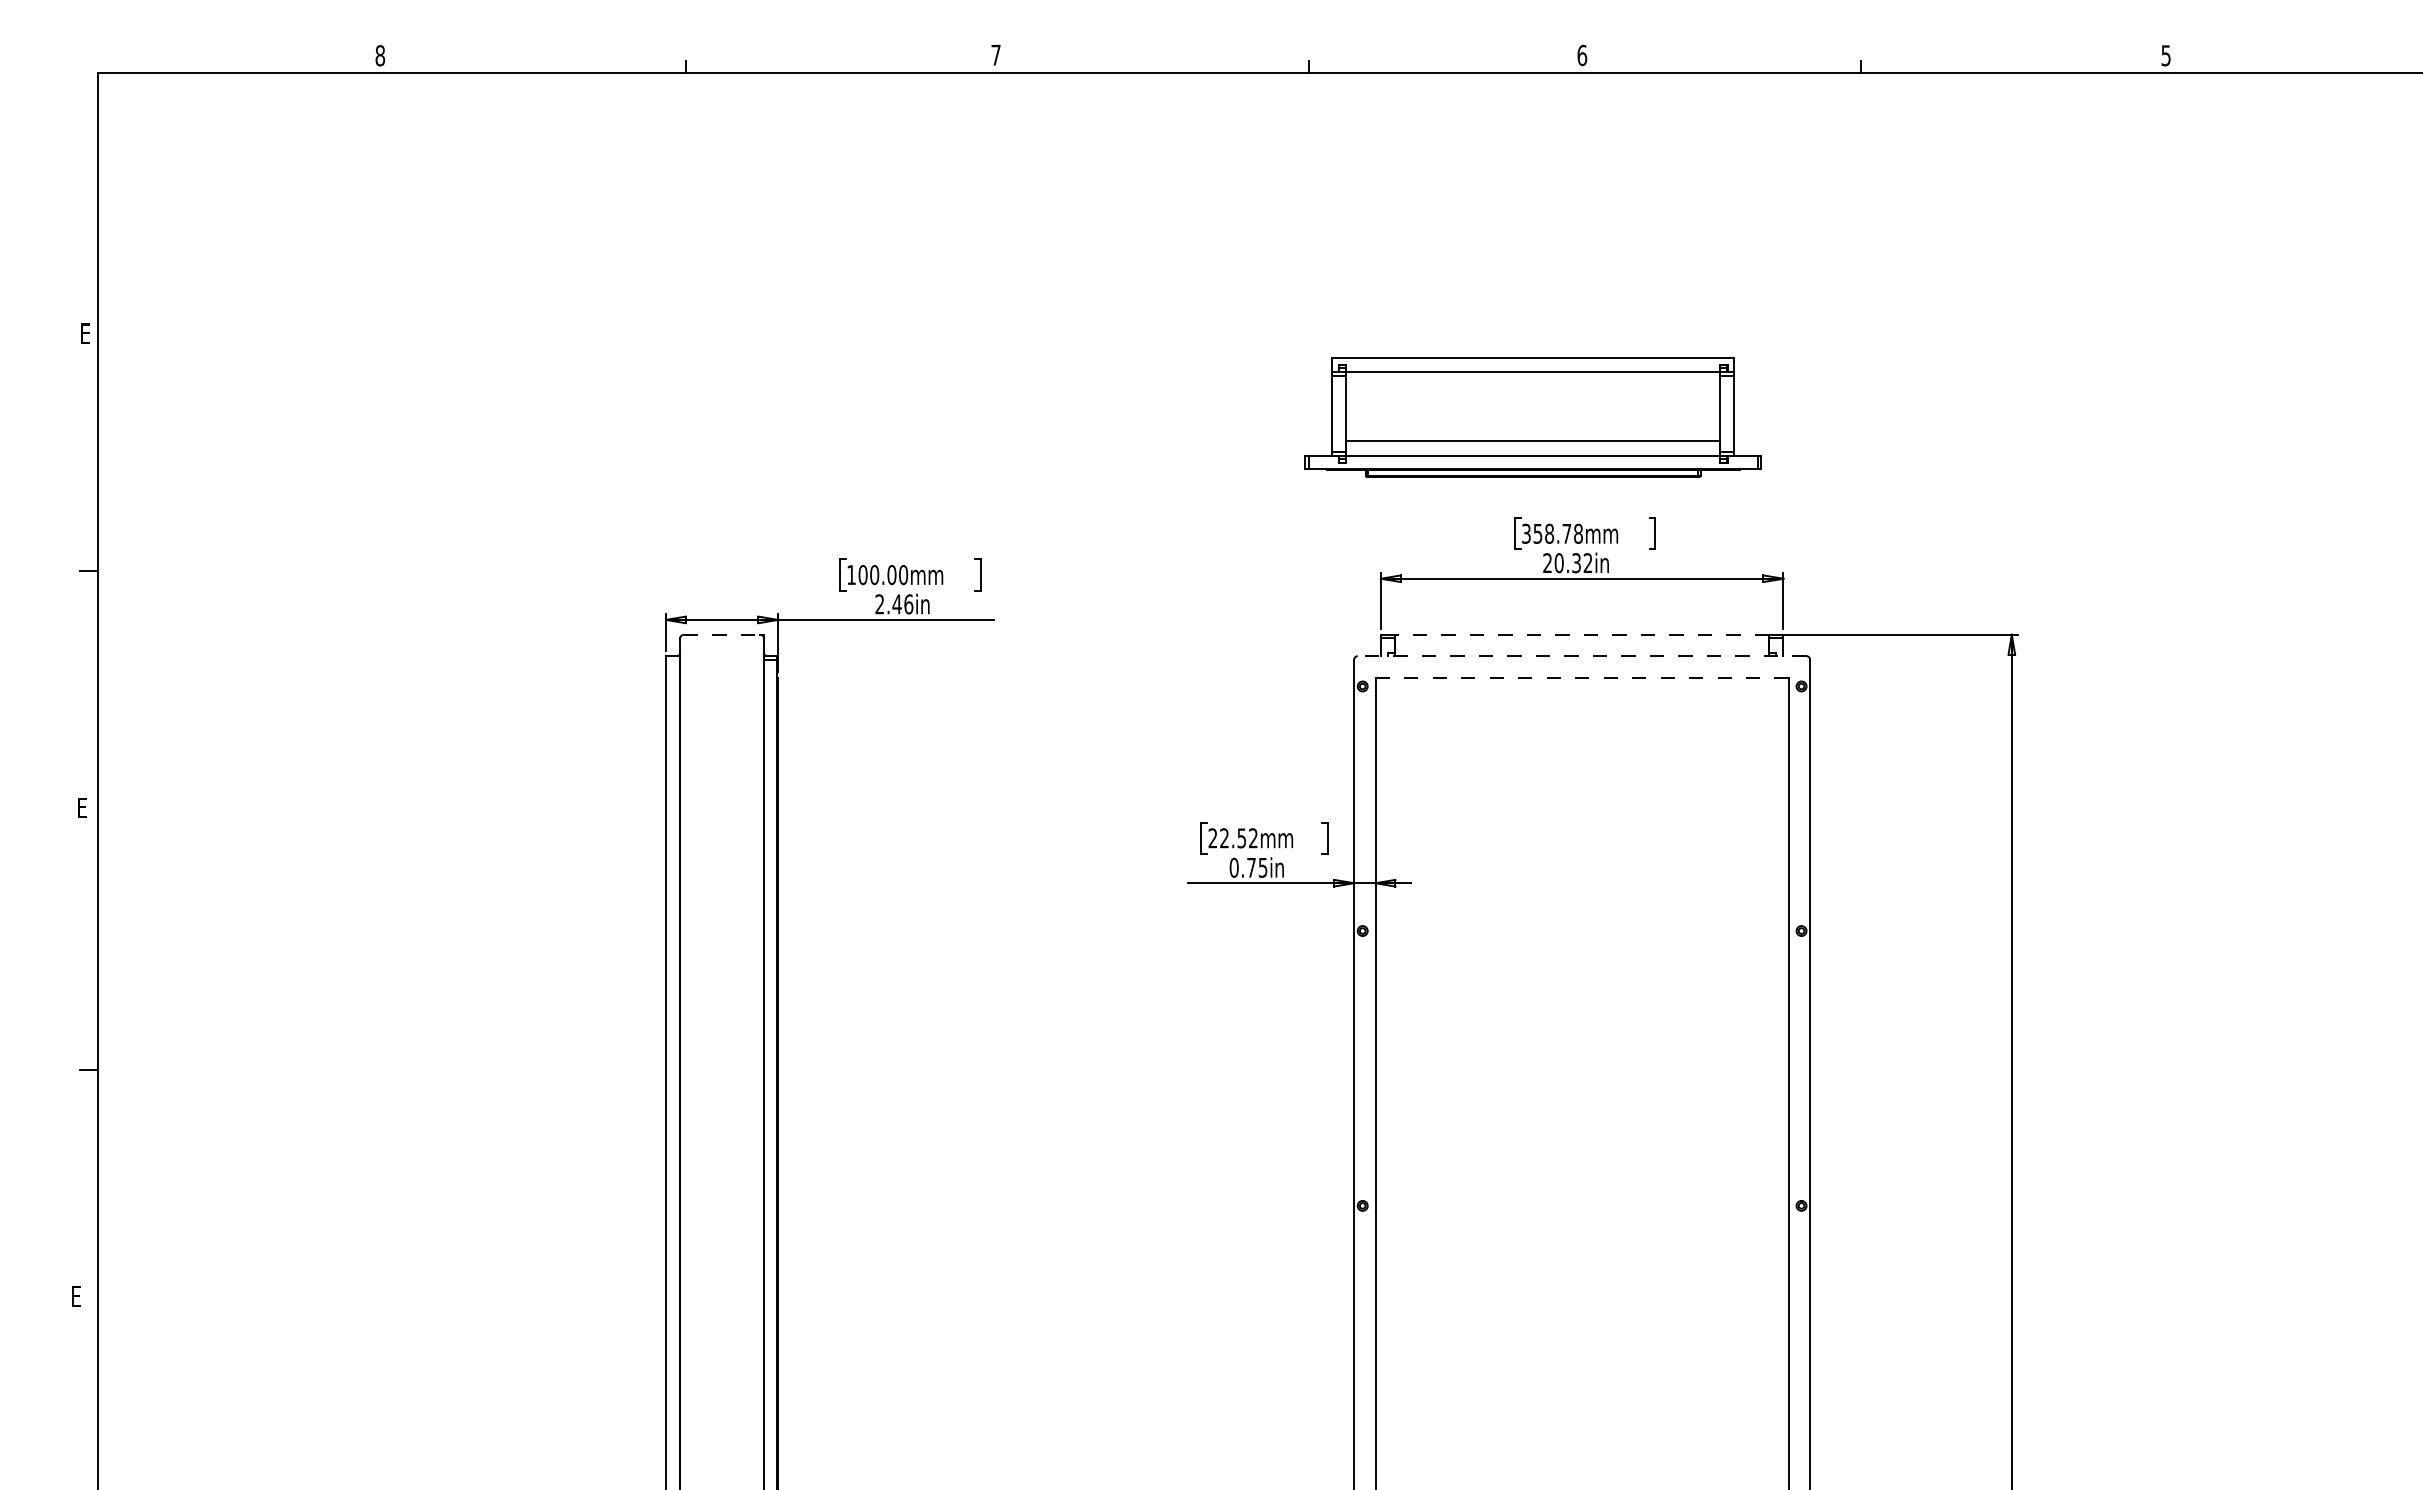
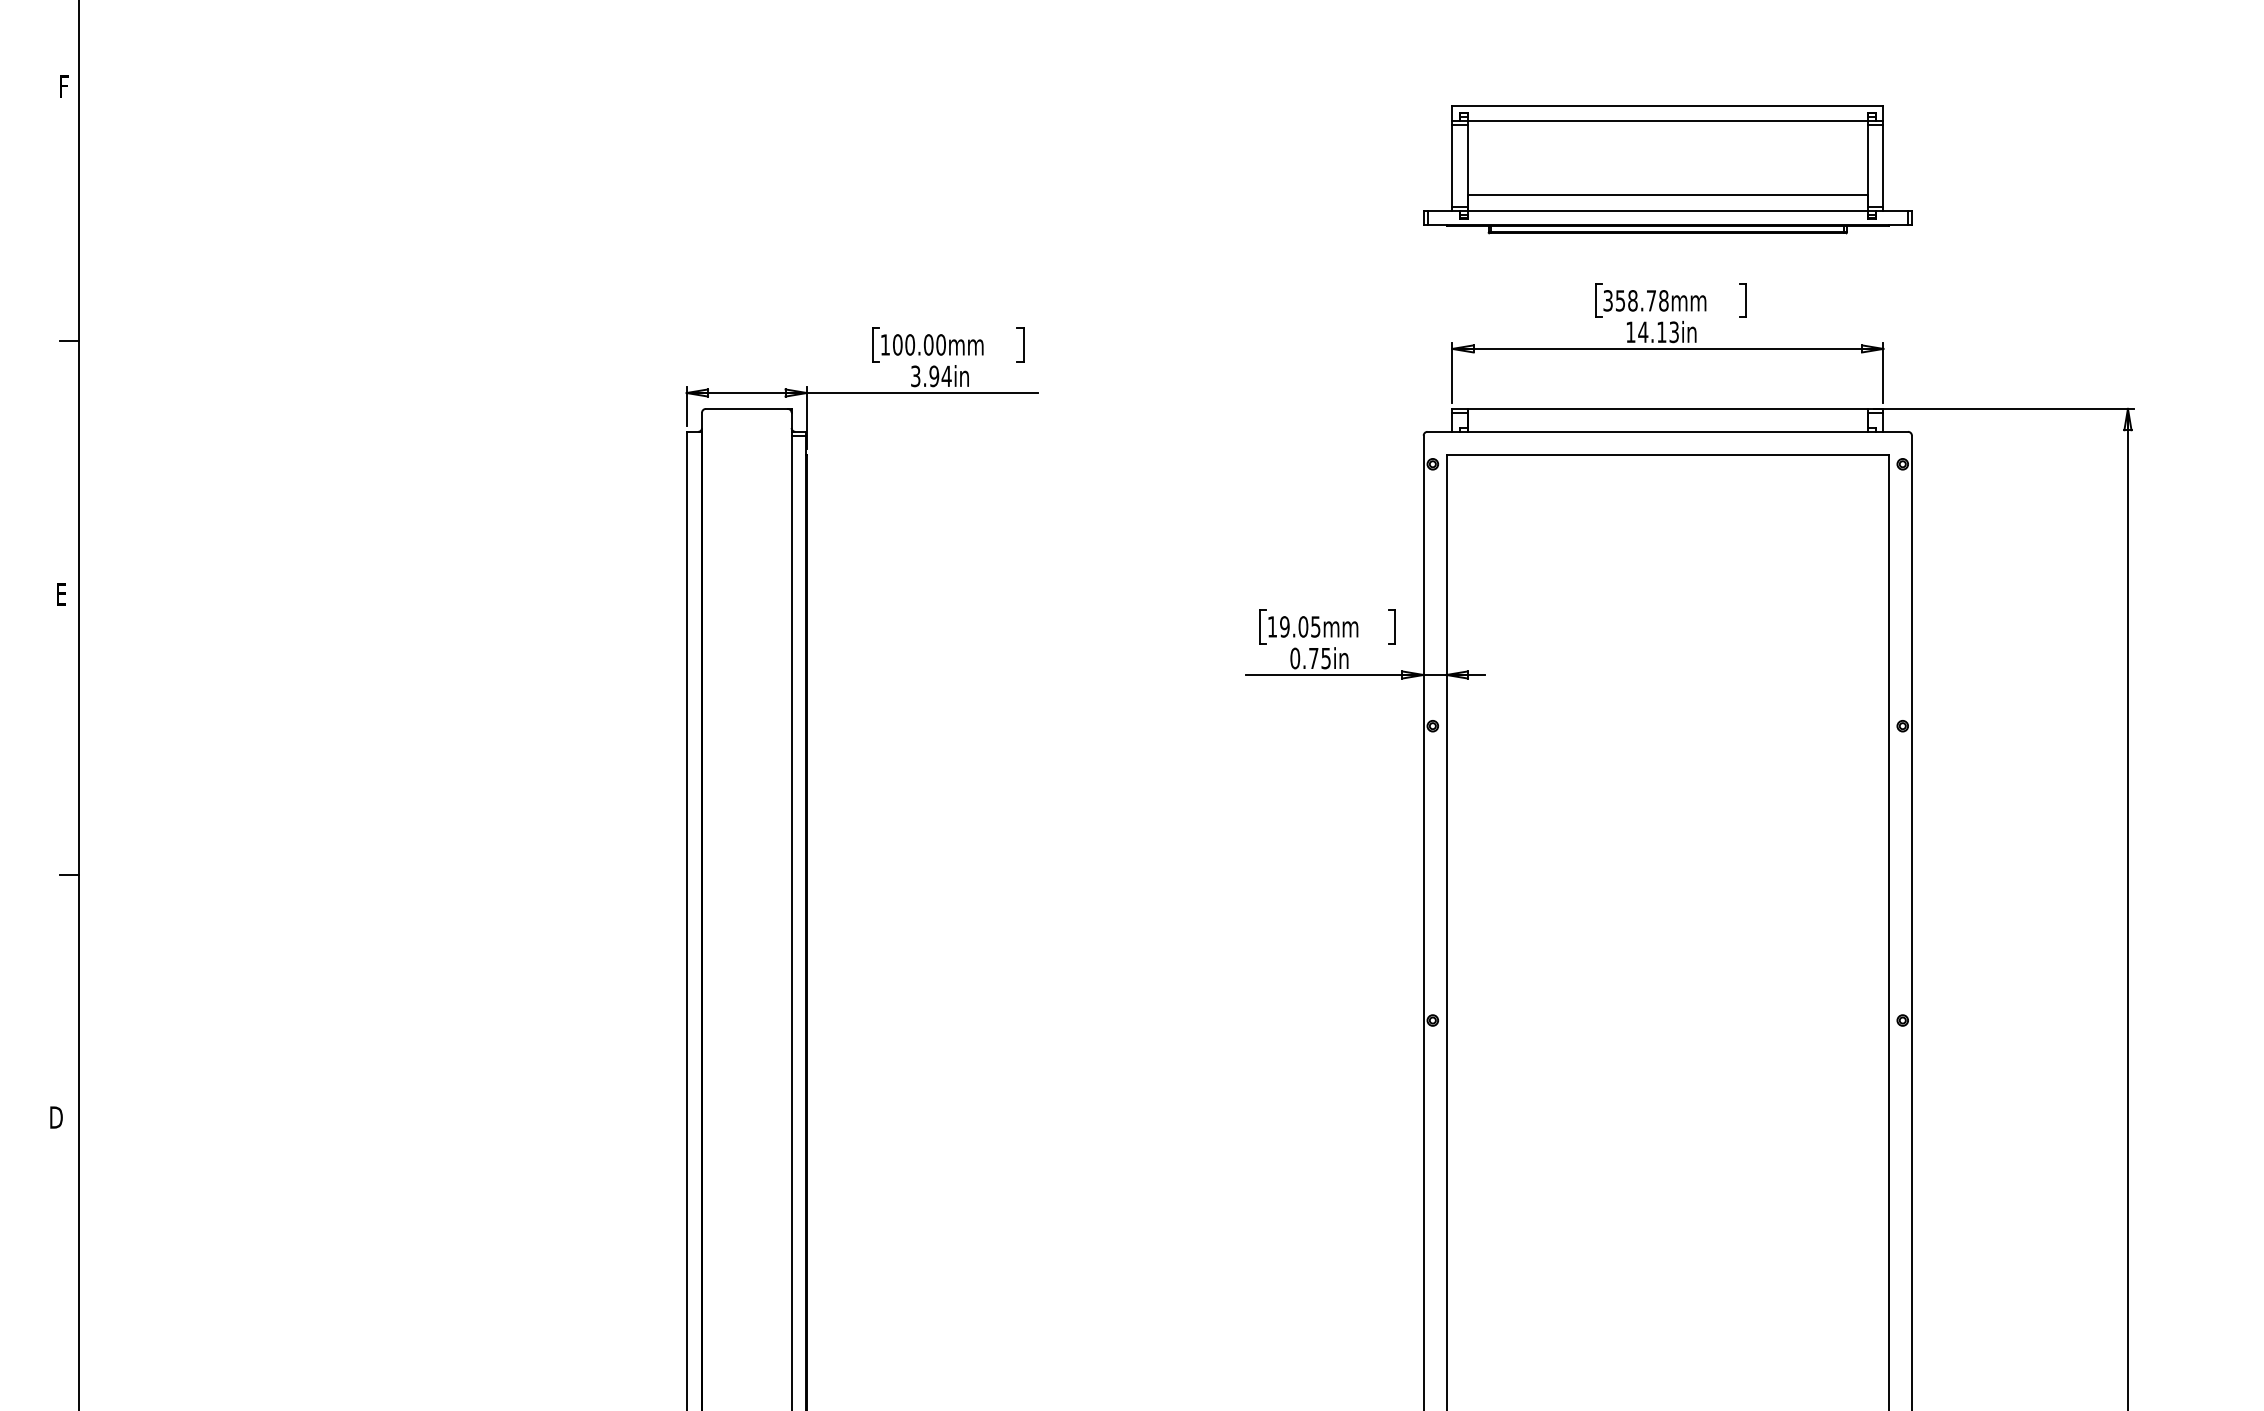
text: (86, 333) -> (66, 86), E -> F
part: (1532, 417) -> (1667, 169), moved
text: (1567, 563) -> (1652, 332), 20.32in -> 14.13in
text: (894, 604) -> (931, 376), 2.46in -> 3.94in
line: (722, 634) -> (747, 408), dashed -> solid
line: (1581, 634) -> (1667, 408), dashed -> solid
line: (1581, 656) -> (1667, 432), dashed -> solid
line: (1582, 677) -> (1668, 454), dashed -> solid
text: (1232, 838) -> (1293, 627), 22.52mm -> 19.05mm
text: (77, 1296) -> (56, 1117), E -> D

